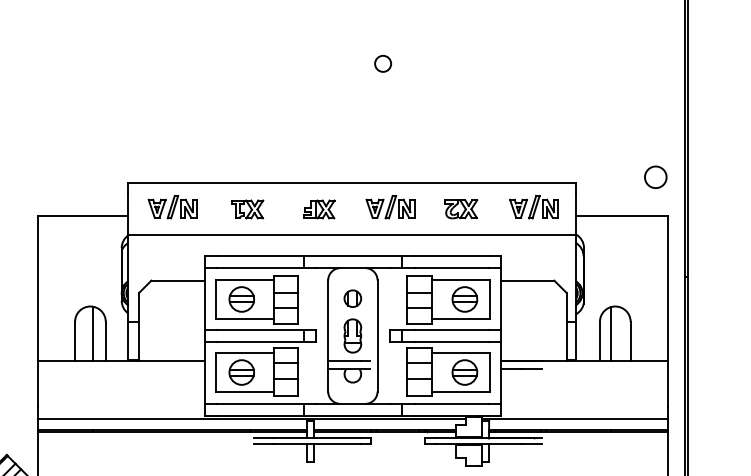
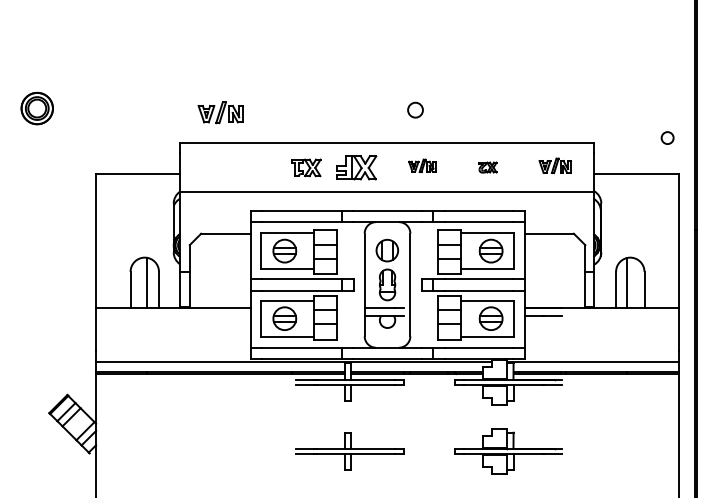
circle: (383, 63) -> (415, 109), moved
circle: (655, 176) -> (667, 137), size x0.6
part: (172, 206) -> (220, 112), moved
part: (390, 206) -> (422, 165), size x0.6
part: (533, 206) -> (554, 165), size x0.7
part: (247, 209) -> (306, 167), moved
part: (319, 209) -> (356, 167), size x1.4
part: (460, 209) -> (487, 167), size x0.6
part: (352, 297) -> (387, 249), size x1.4

